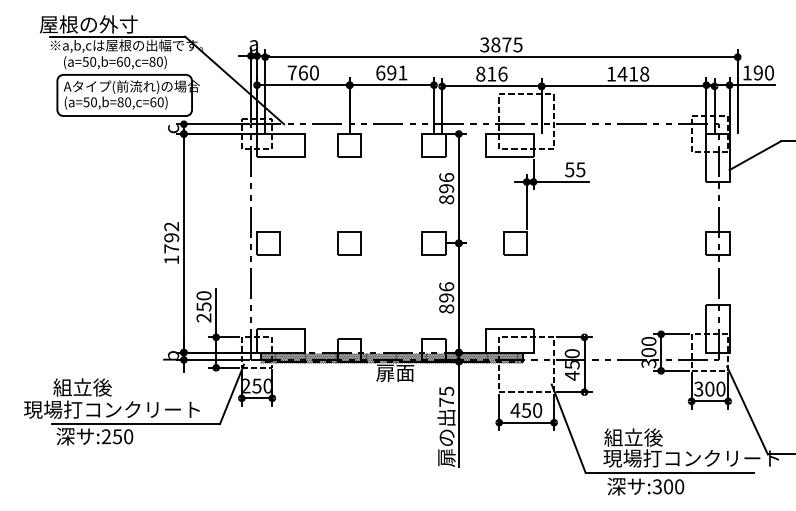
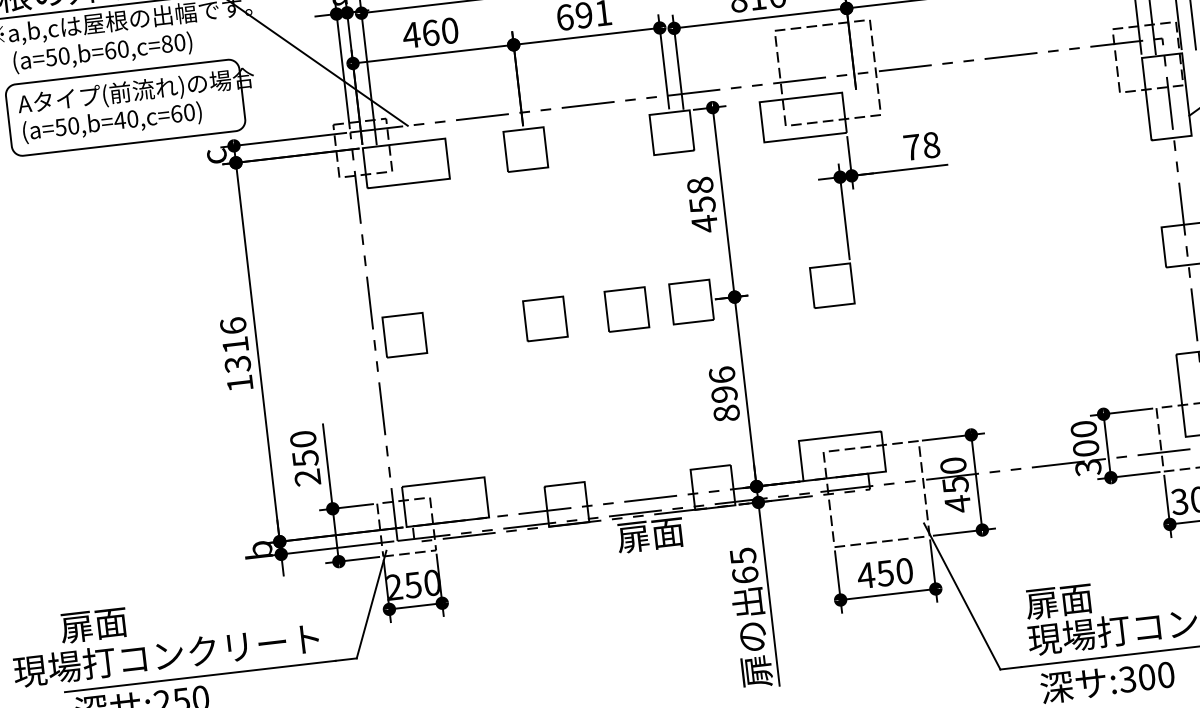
text: (292, 72) -> (411, 34), 760 -> 460
text: (120, 102) -> (119, 120), (a=50,b=80,c=60) -> (a=50,b=40,c=60)
text: (575, 169) -> (922, 145), 55 -> 78
text: (446, 188) -> (702, 204), 896 -> 458
text: (171, 237) -> (235, 344), 1792 -> 1316
part: (396, 243) -> (626, 309), added
hatch: (391, 357) -> (640, 508), removed
text: (82, 387) -> (111, 622), 組立後 -> 扉面
text: (446, 401) -> (744, 573), 75 -> 65
text: (633, 437) -> (1076, 598), 組立後 -> 扉面

